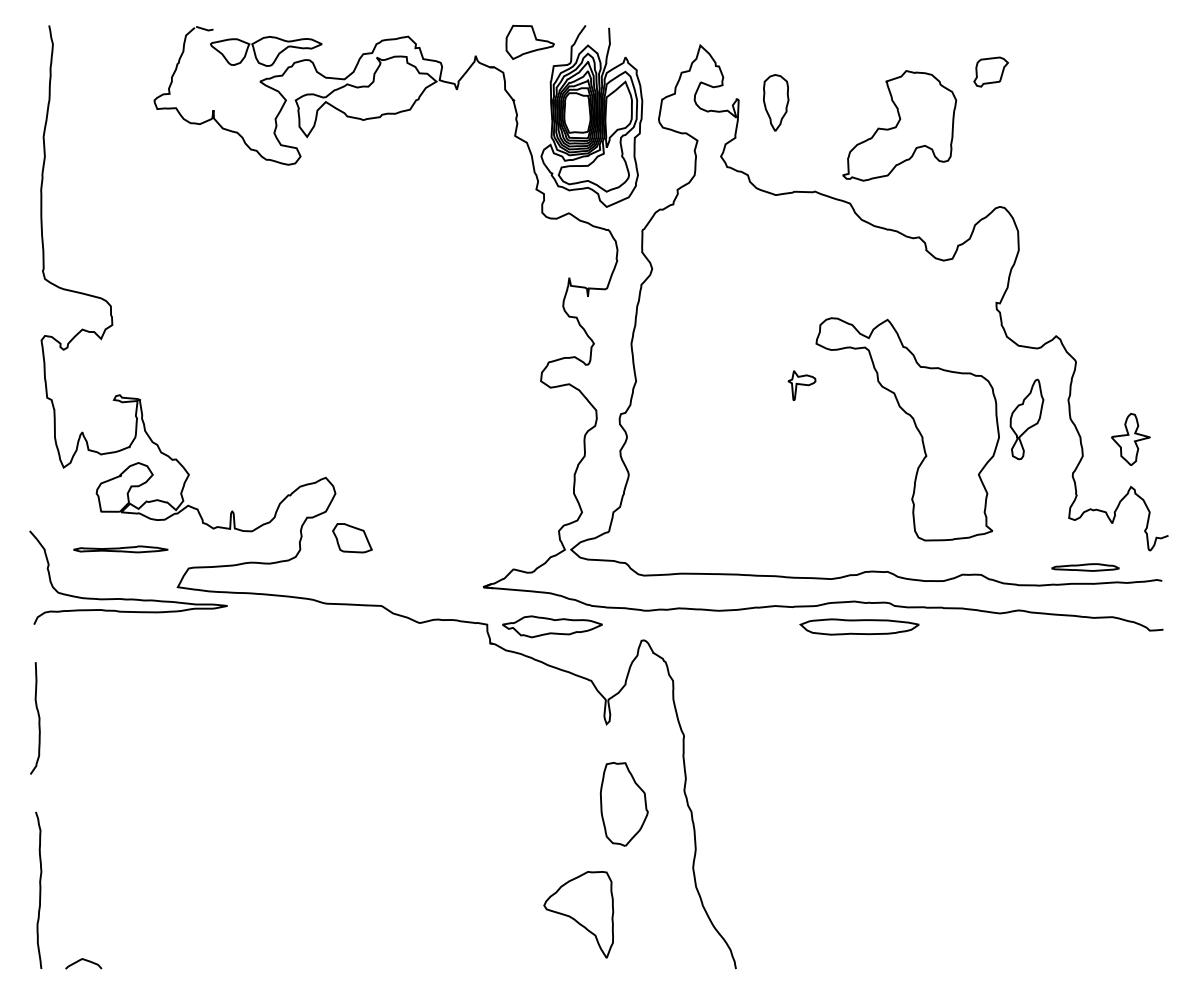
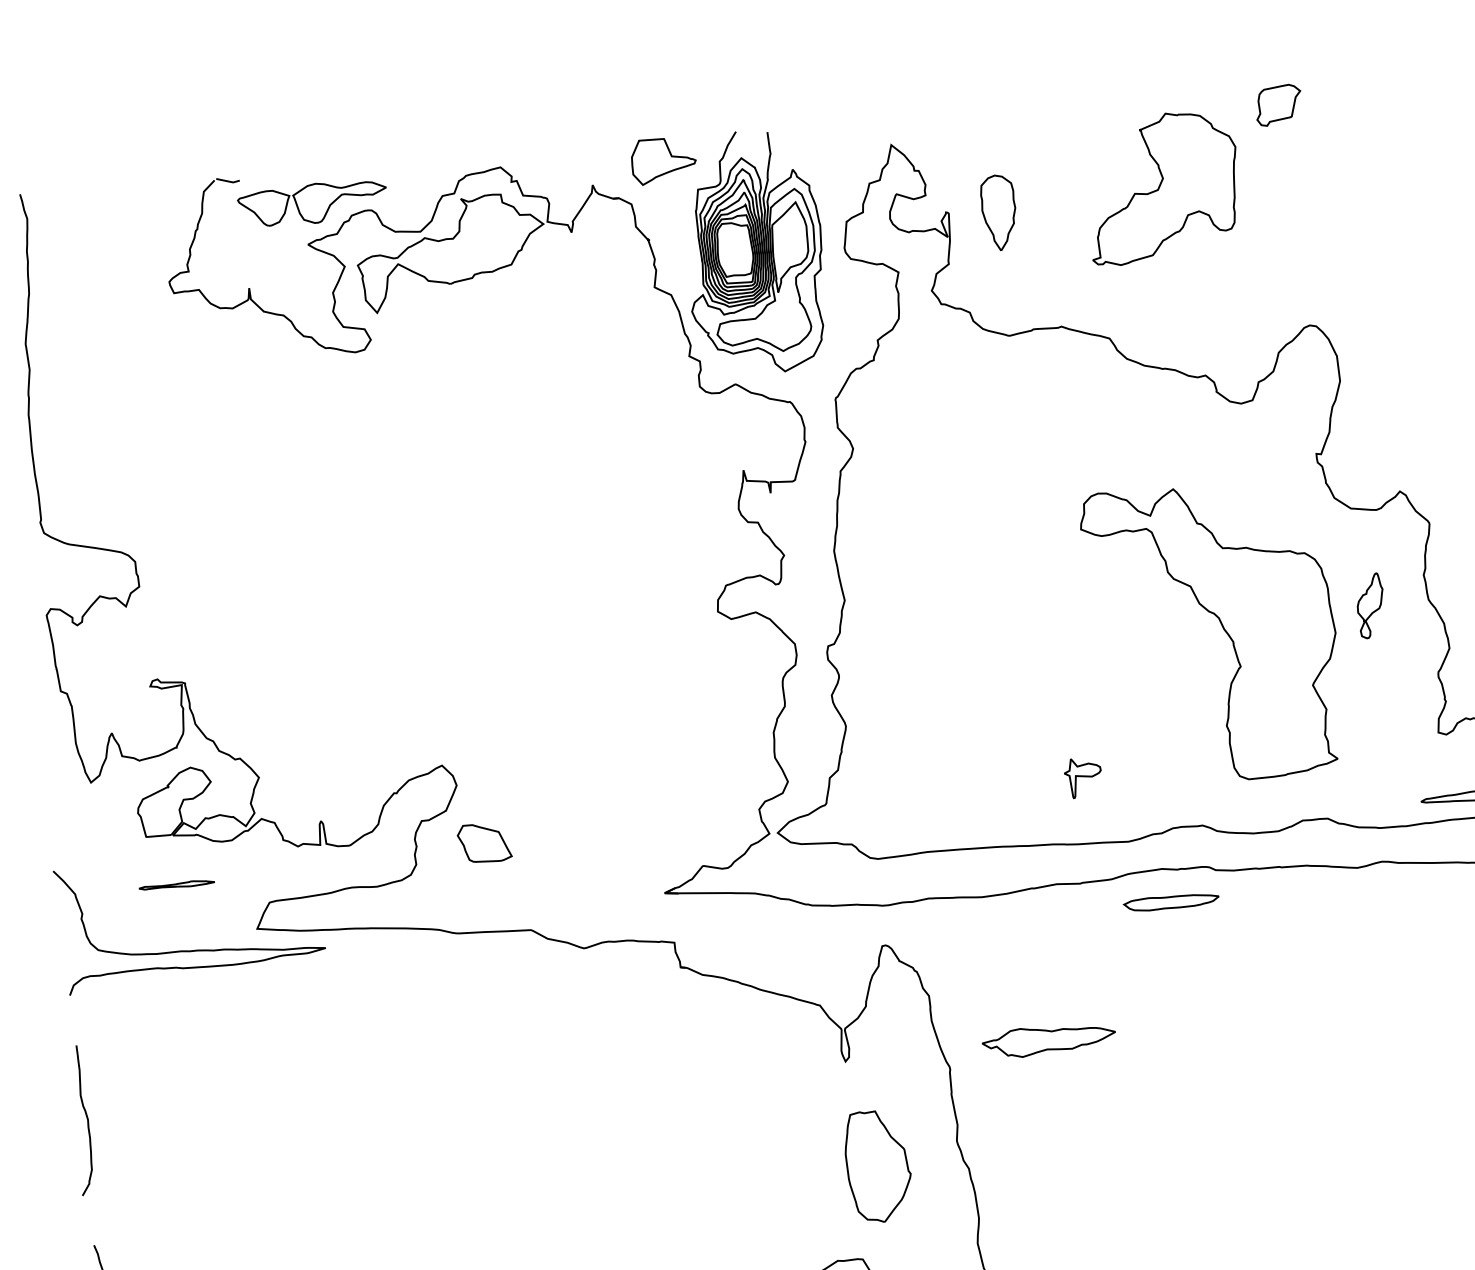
part: (990, 71) -> (1277, 104), moved
part: (899, 125) -> (1162, 187), moved
part: (801, 385) -> (1082, 777), moved
part: (1026, 419) -> (1370, 606), size x0.6
part: (120, 549) -> (176, 885), size x0.6
part: (552, 626) -> (1049, 1040), moved
part: (859, 626) -> (1171, 901), size x0.6

